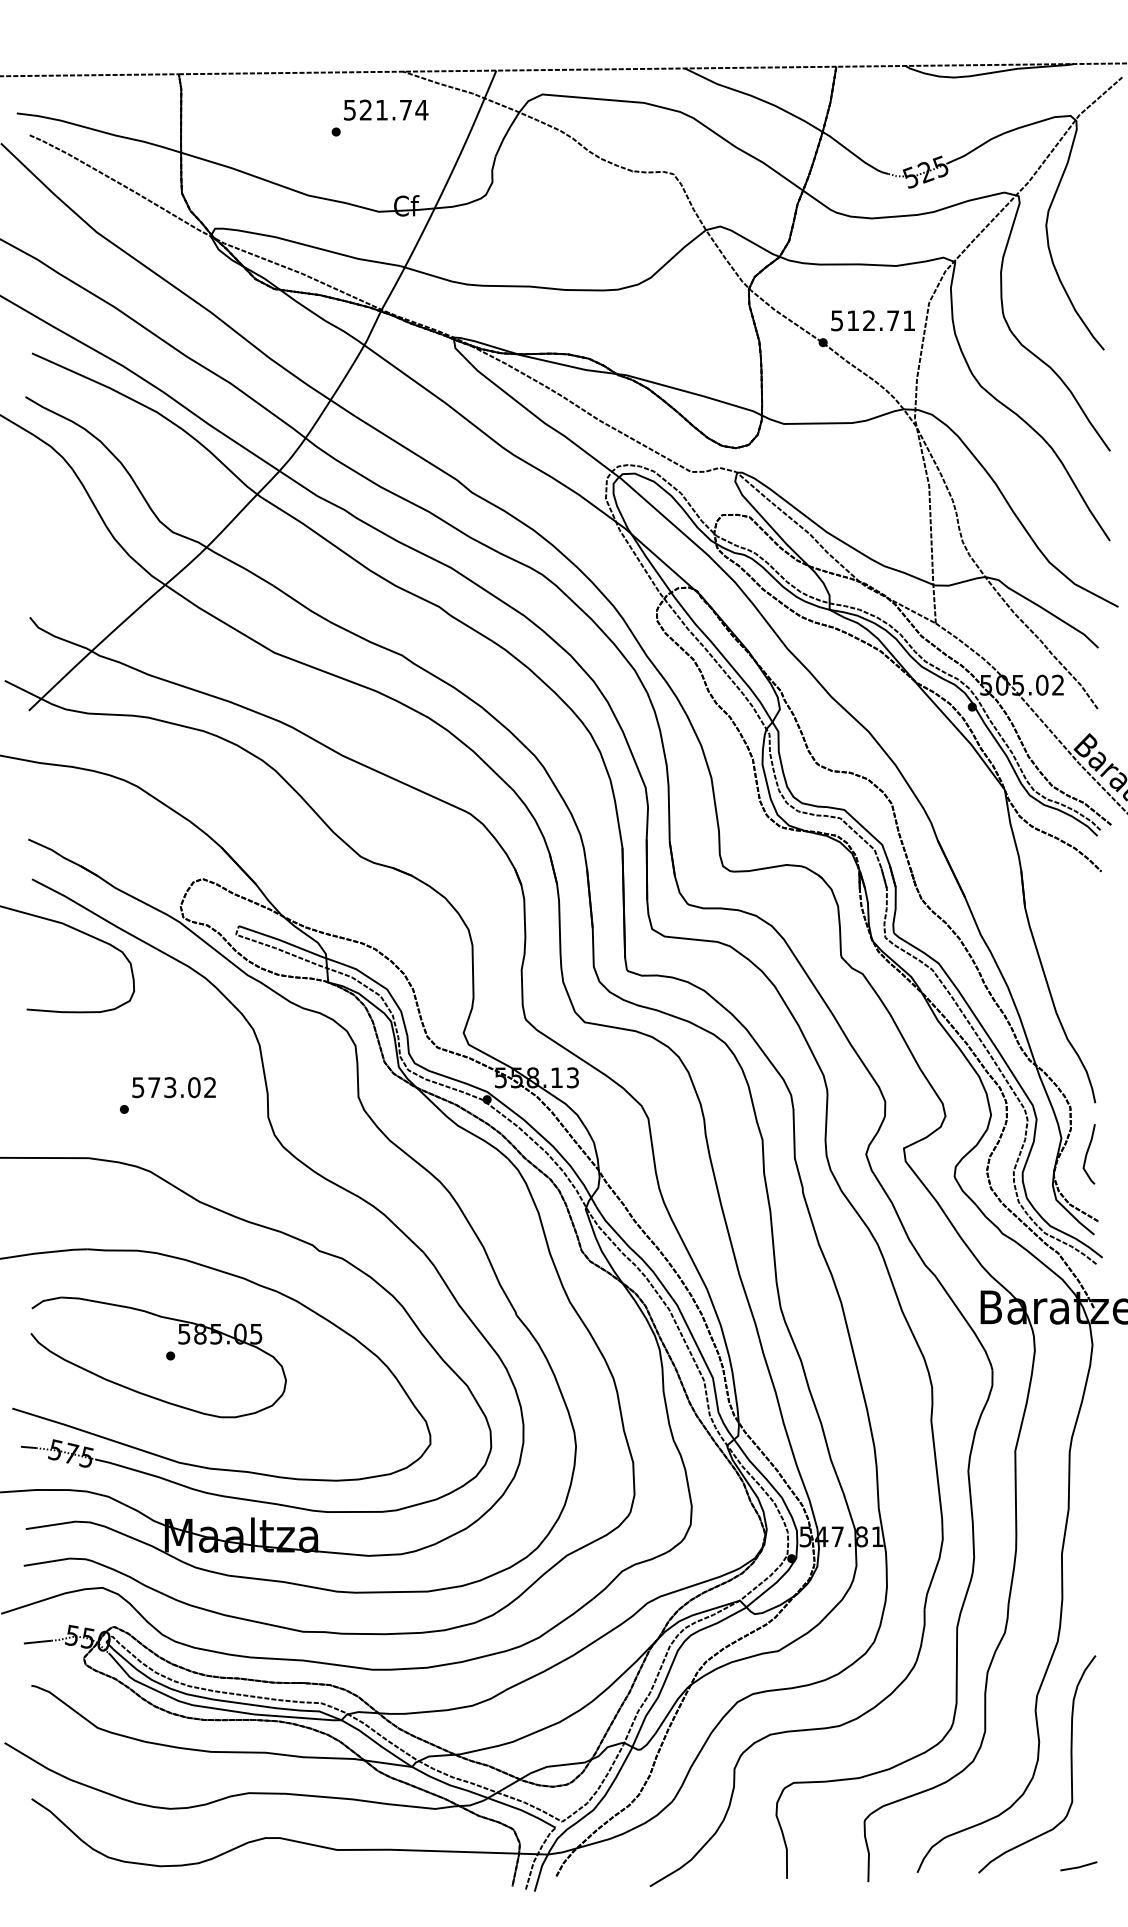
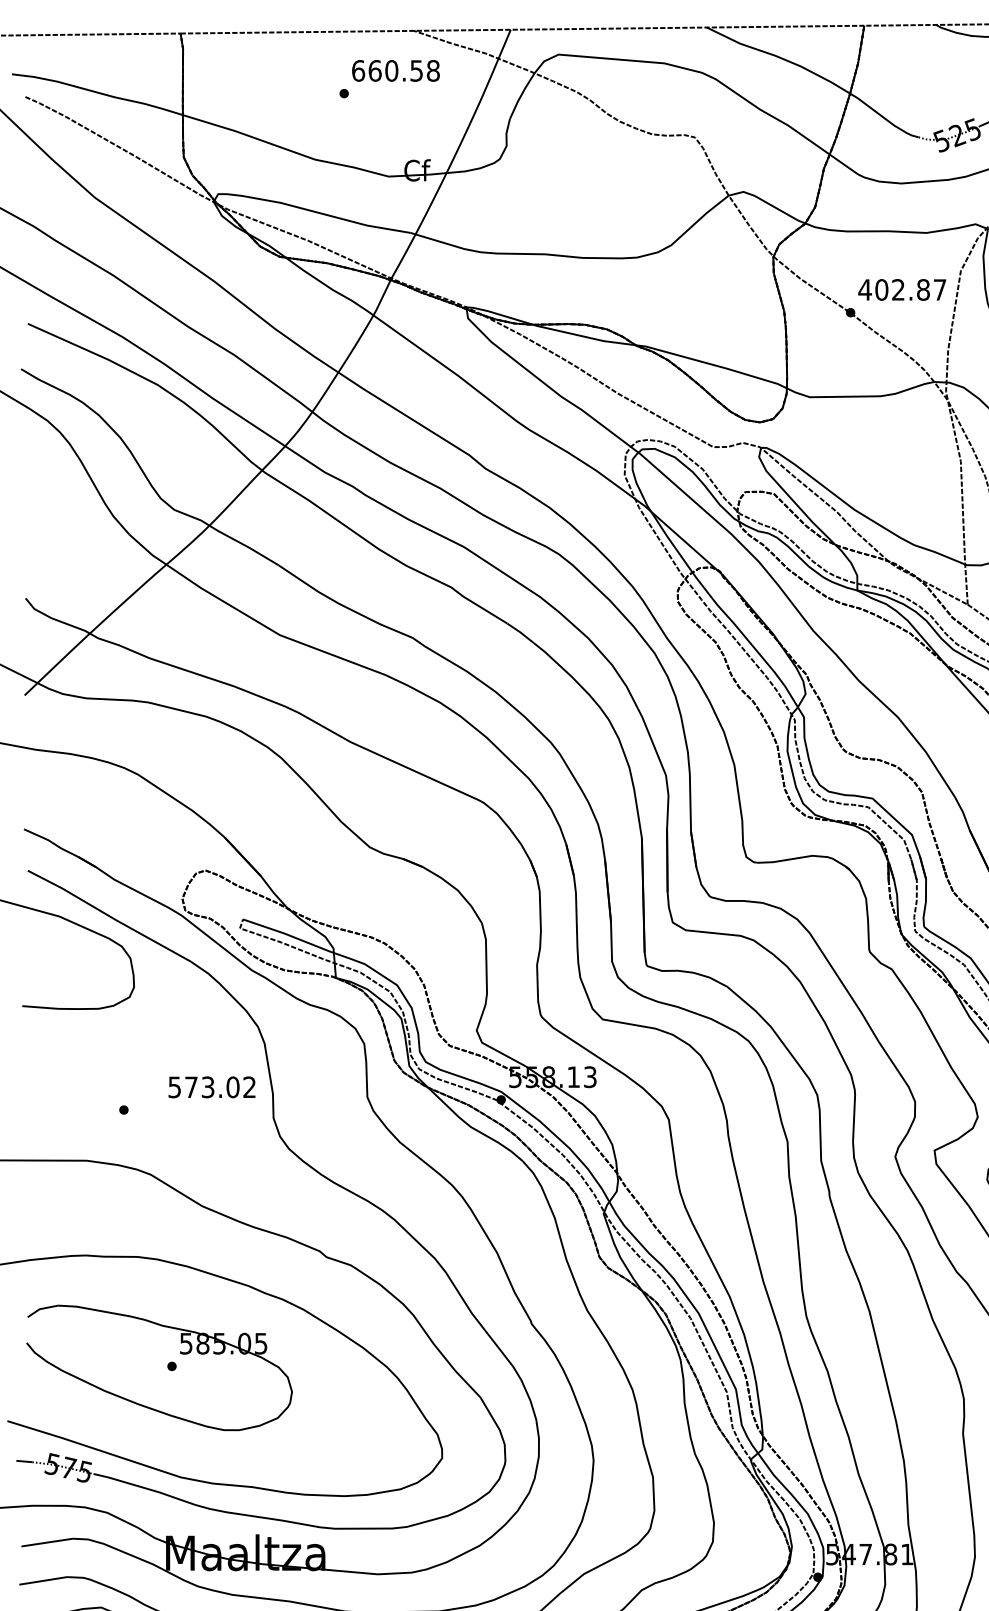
text: (385, 109) -> (395, 70), 521.74 -> 660.58
text: (872, 320) -> (901, 289), 512.71 -> 402.87
text: (173, 1087) -> (211, 1087), moved

